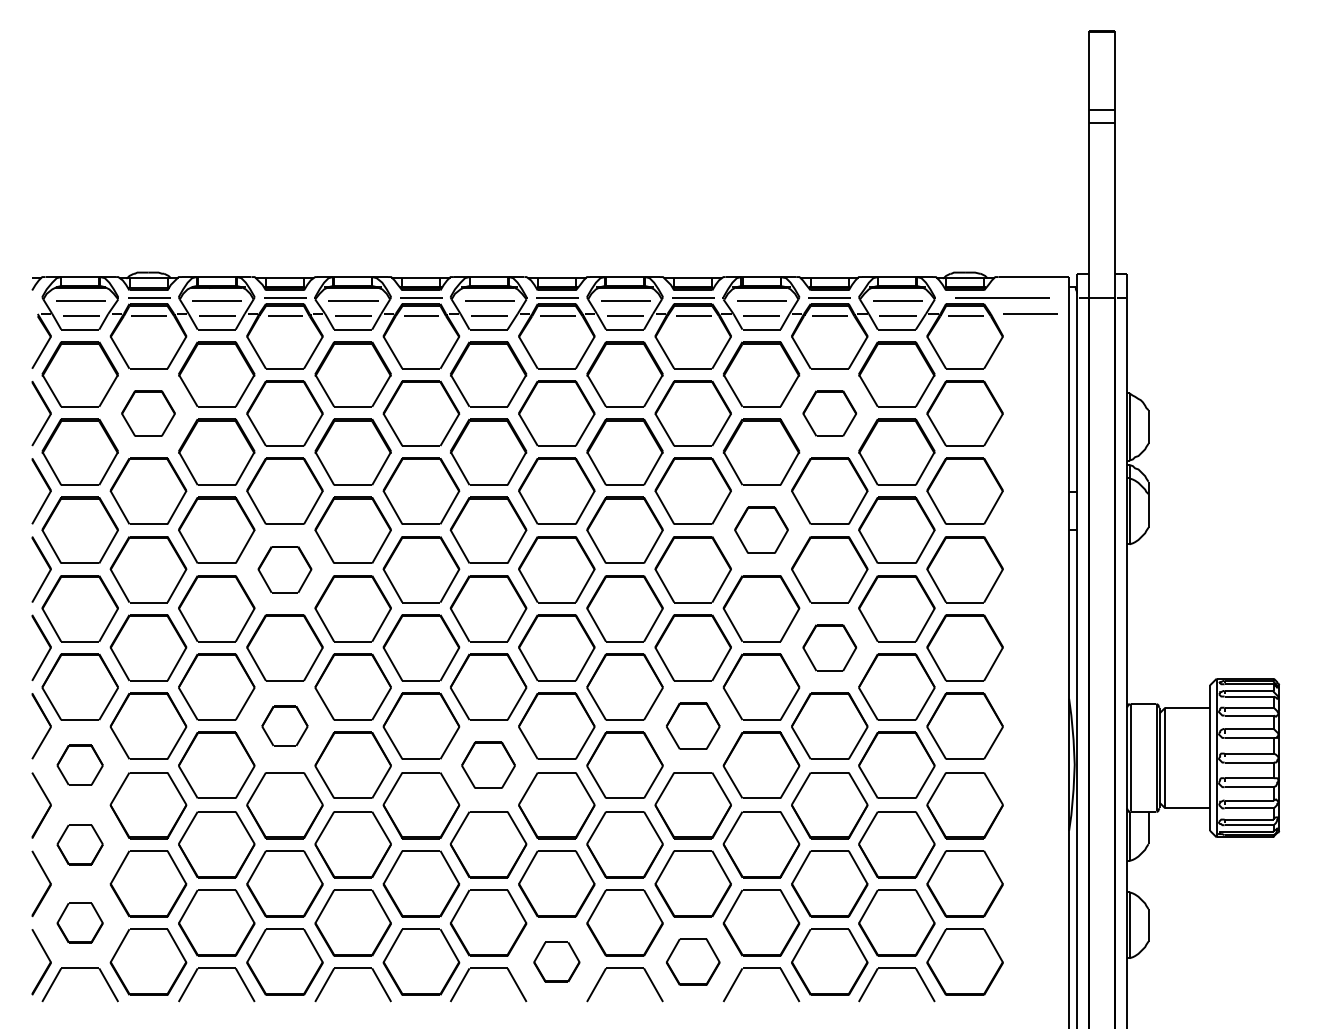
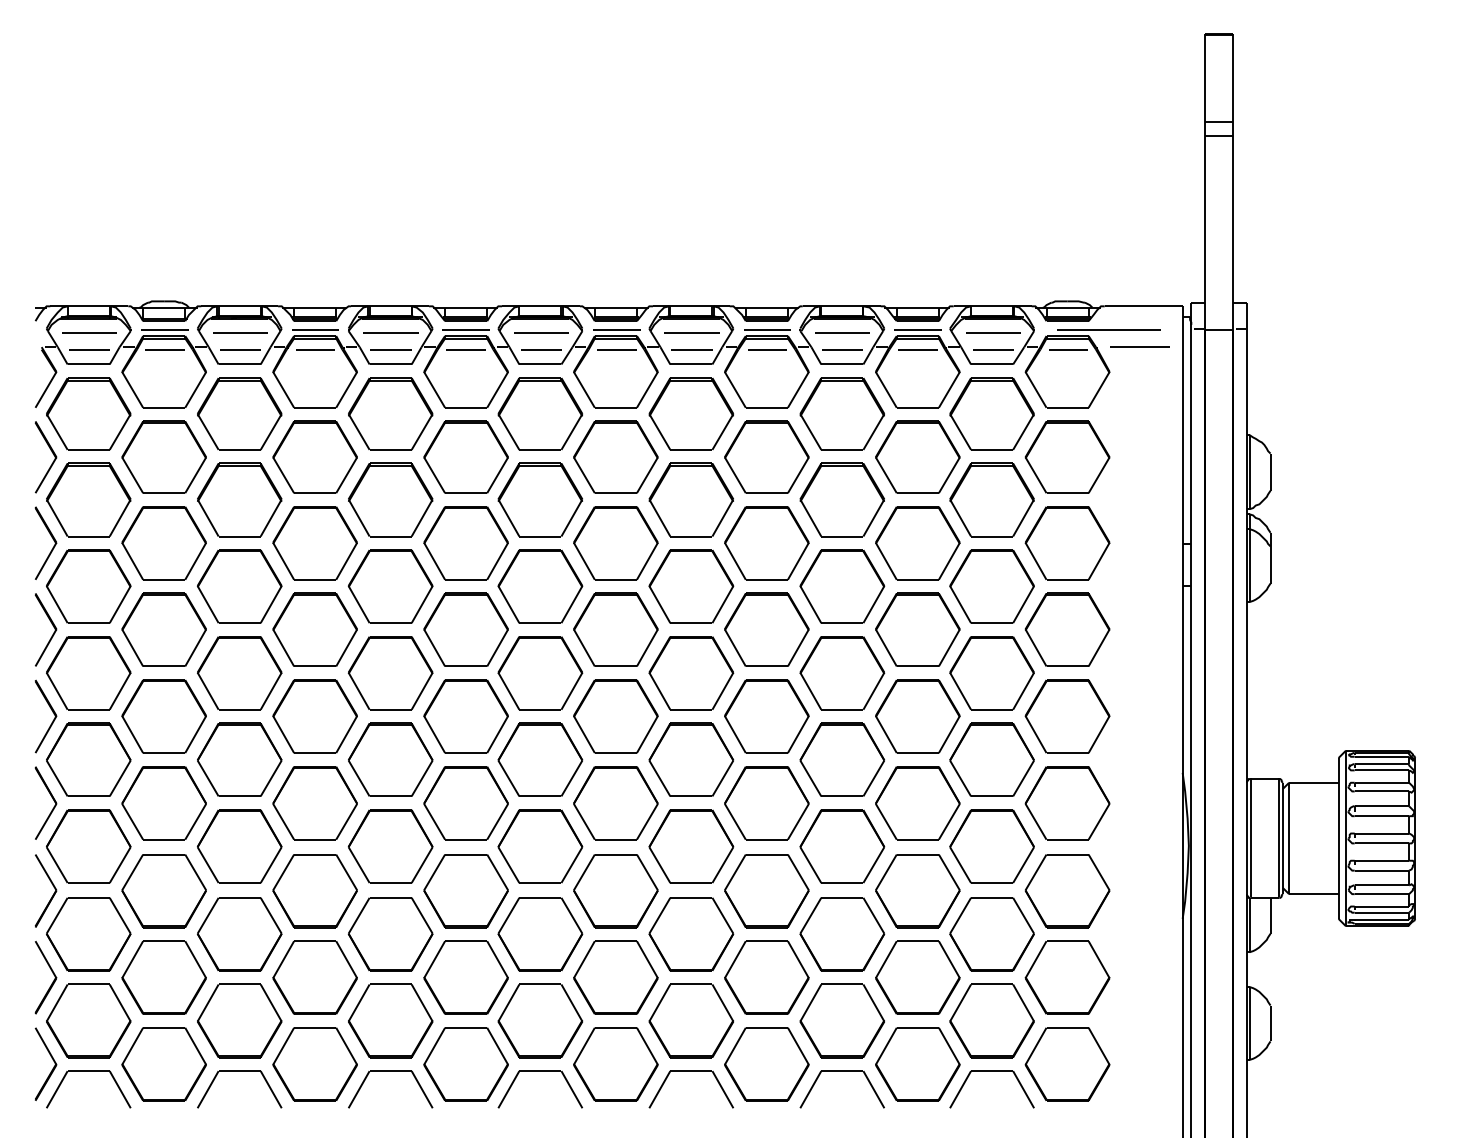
part: (148, 413) -> (164, 457), size x1.43
part: (829, 413) -> (917, 457), size x1.43
part: (761, 529) -> (842, 585), size x1.43
part: (284, 569) -> (314, 629), size x1.43
part: (829, 647) -> (917, 716), size x1.43
part: (284, 725) -> (314, 802), size x1.67
part: (692, 725) -> (766, 802), size x1.43
part: (79, 764) -> (87, 845), size x1.67
part: (488, 764) -> (540, 845), size x1.43
part: (79, 844) -> (87, 934), size x1.67
part: (79, 922) -> (87, 1020), size x1.67
part: (556, 961) -> (615, 1063), size x1.67
part: (692, 961) -> (766, 1063), size x1.43

